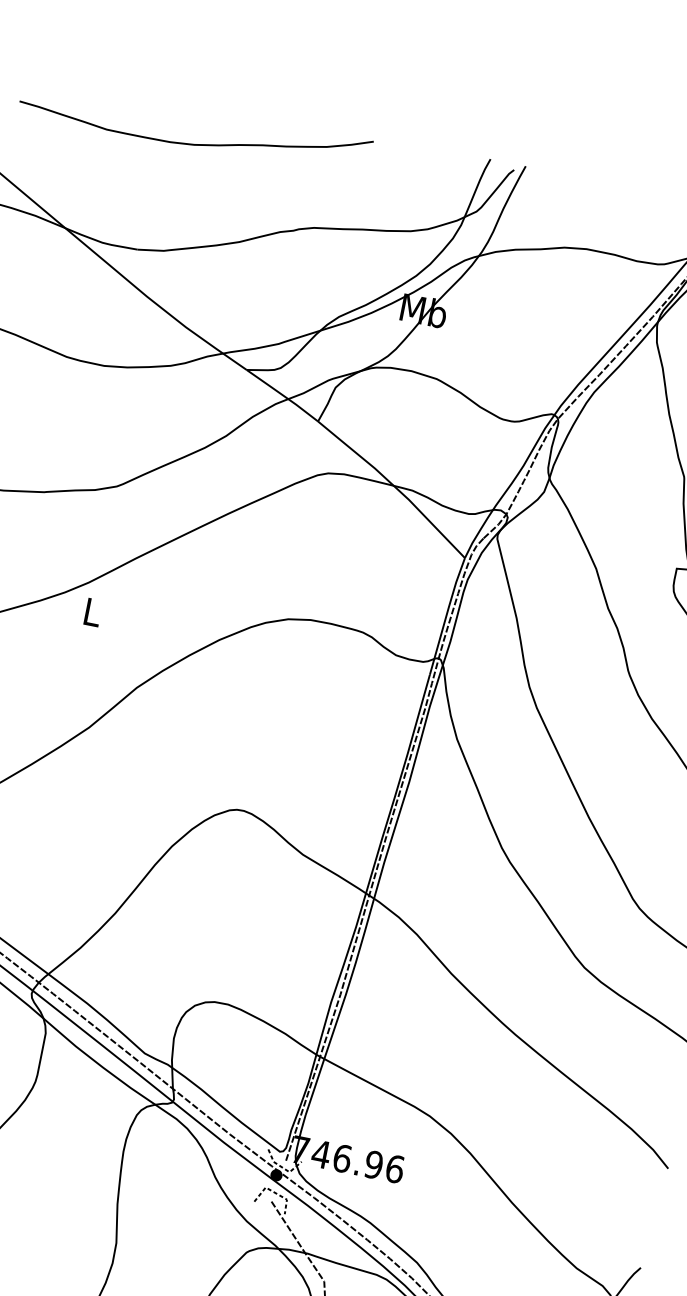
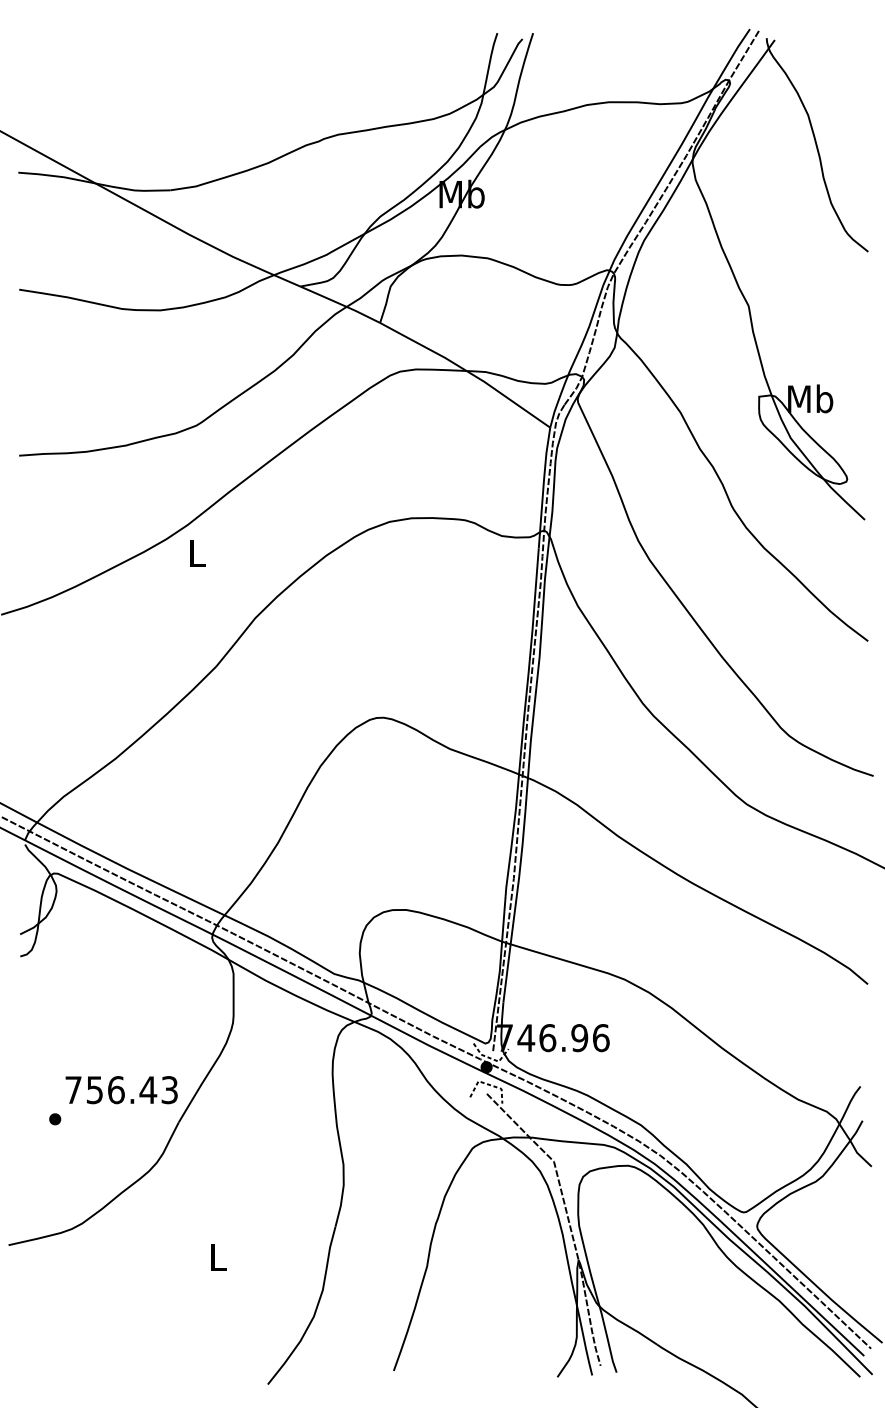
curve: (195, 143) -> (206, 75), removed

